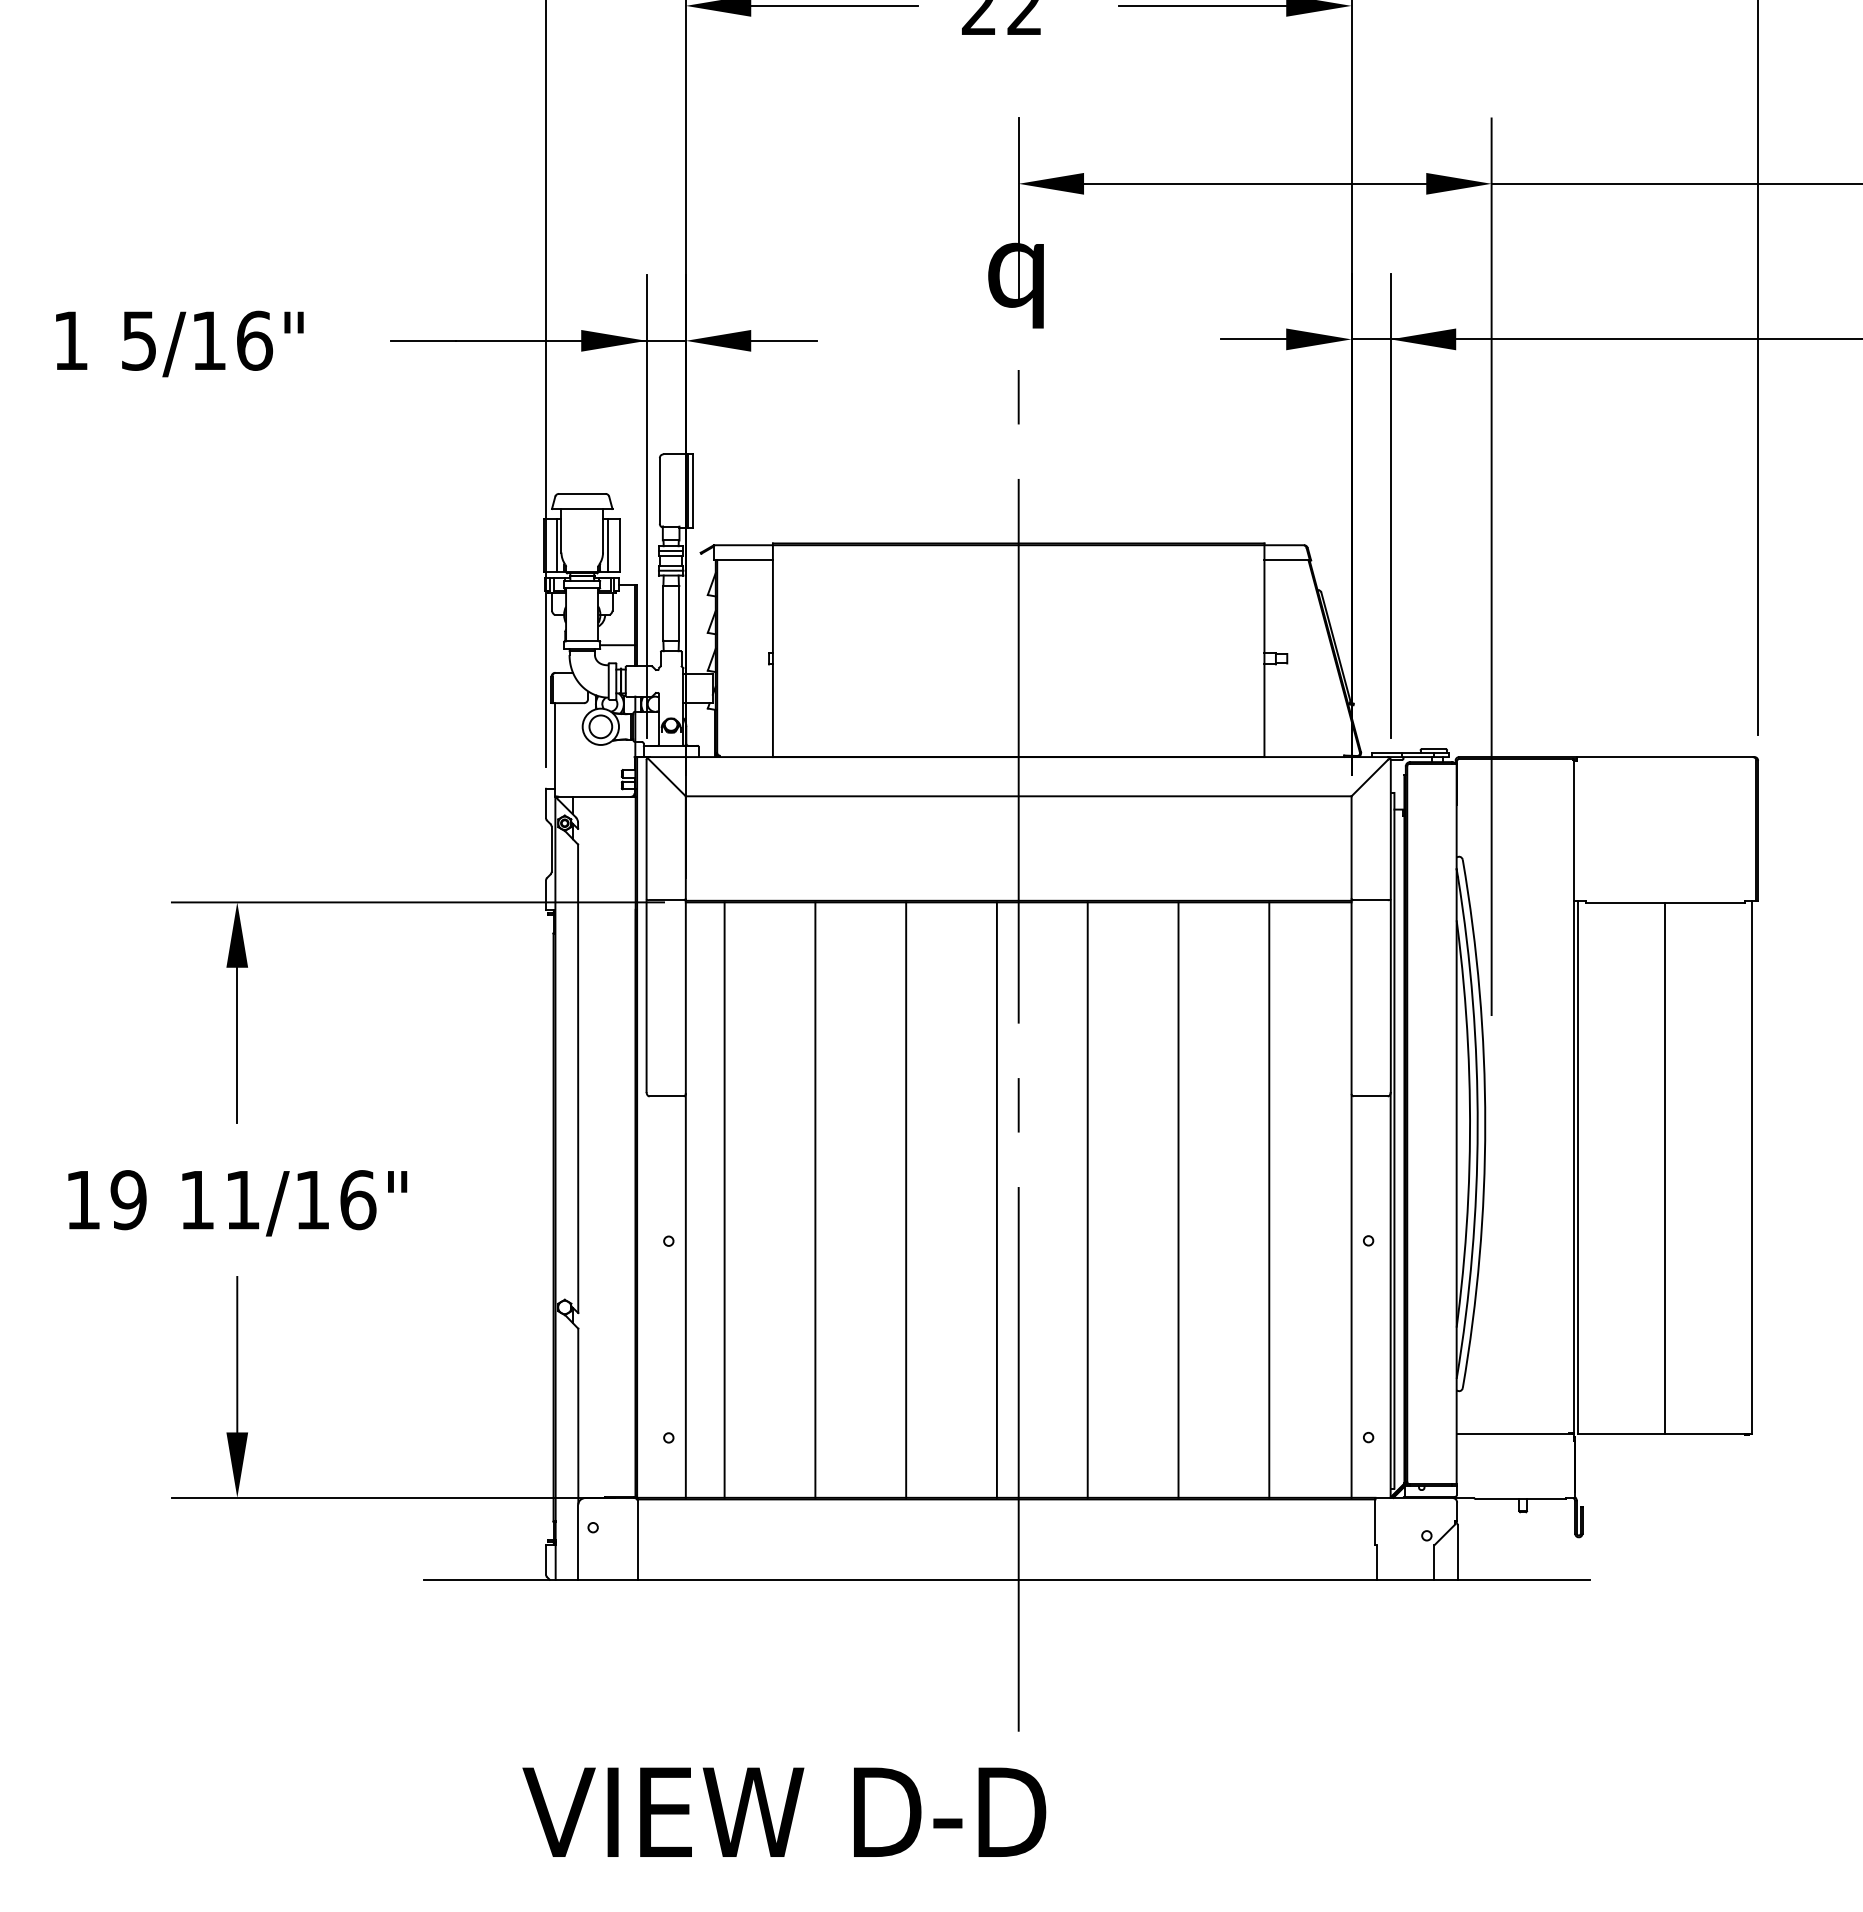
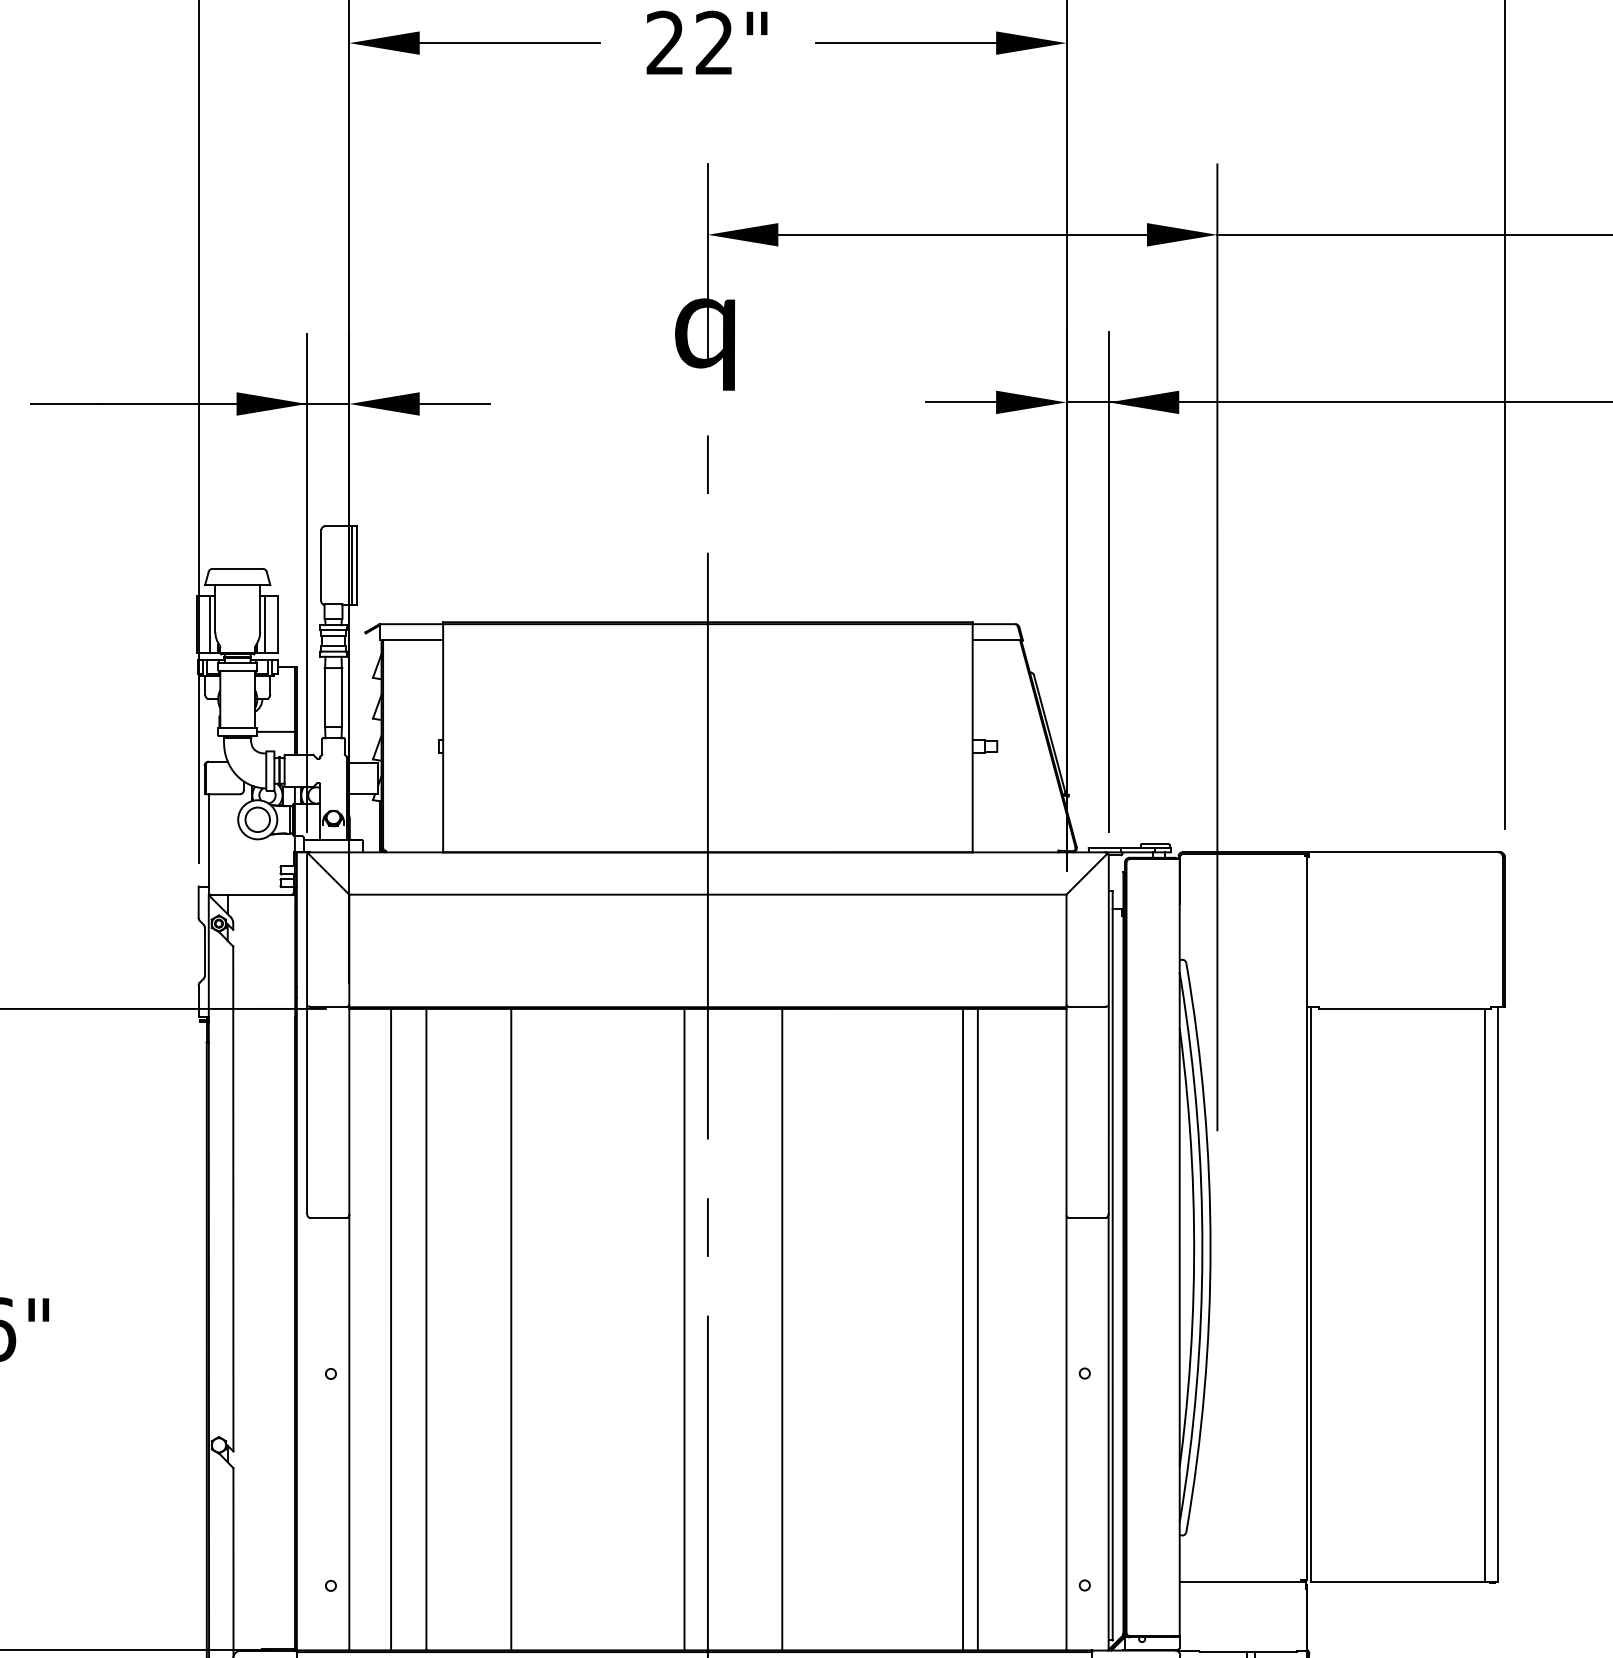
line: (1665, 1167) -> (1485, 1294), moved
line: (815, 1199) -> (426, 1329), moved
line: (906, 1199) -> (511, 1329), moved
line: (1178, 1199) -> (963, 1329), moved

